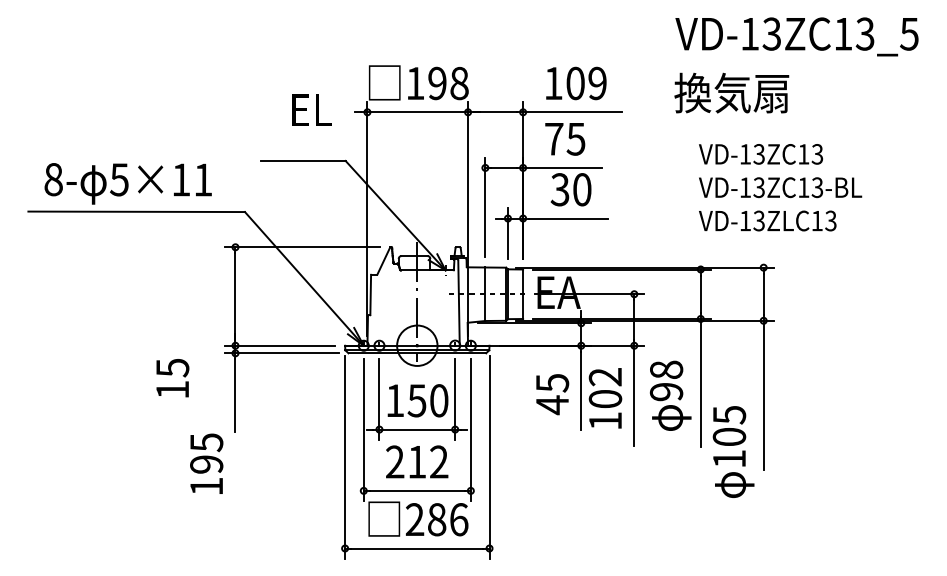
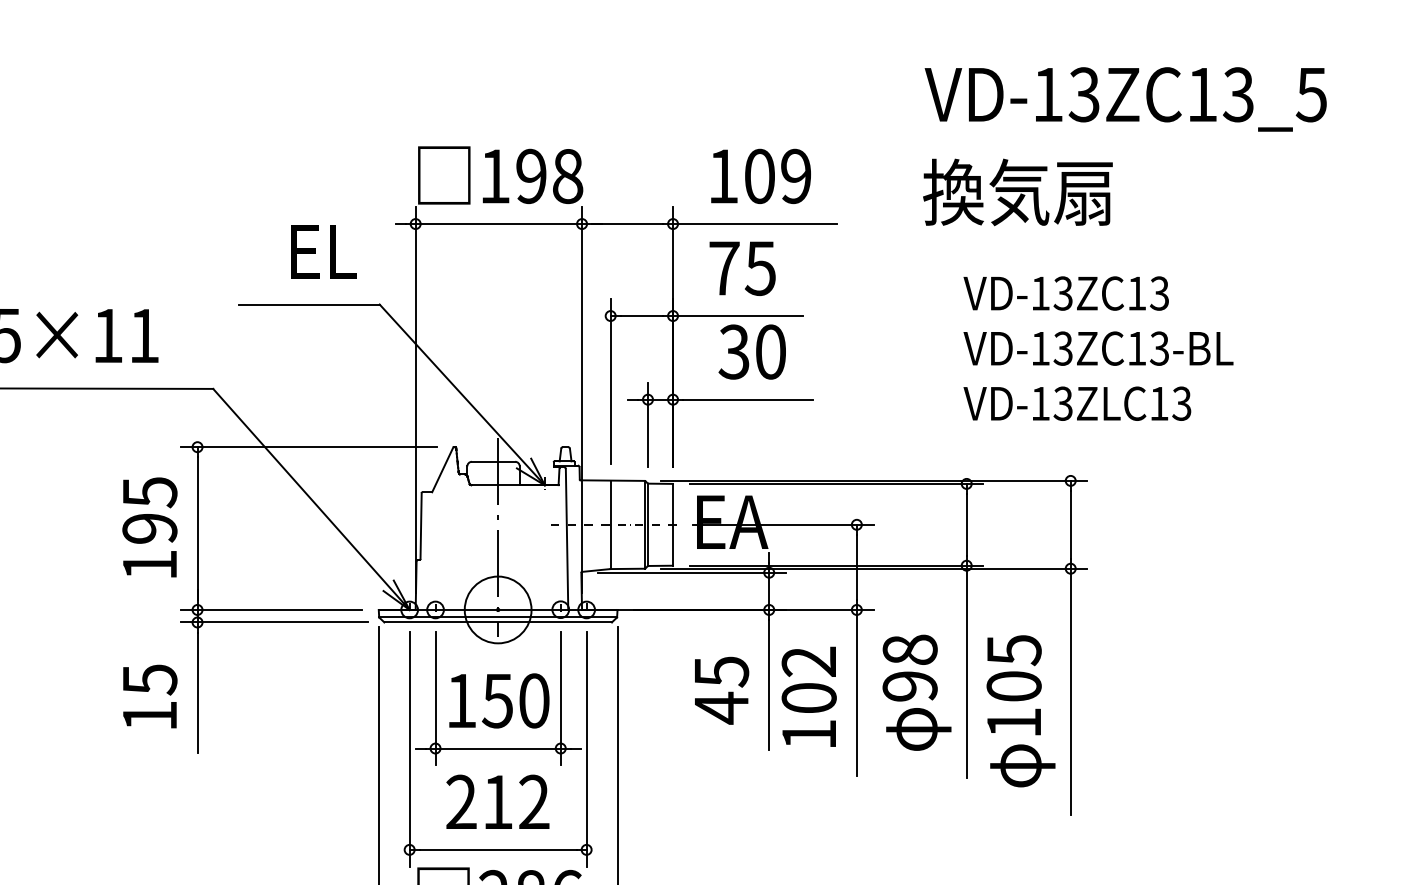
text: (311, 109) -> (323, 250), moved
text: (172, 378) -> (149, 697), moved
text: (733, 451) -> (1020, 710), moved
text: (206, 463) -> (149, 526), moved

